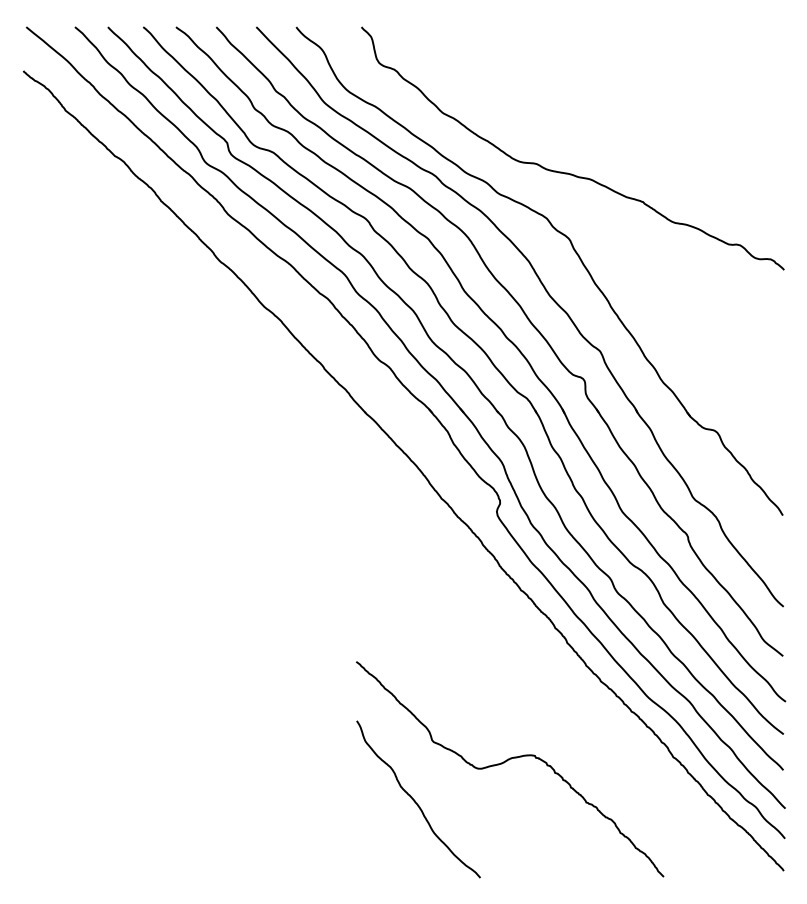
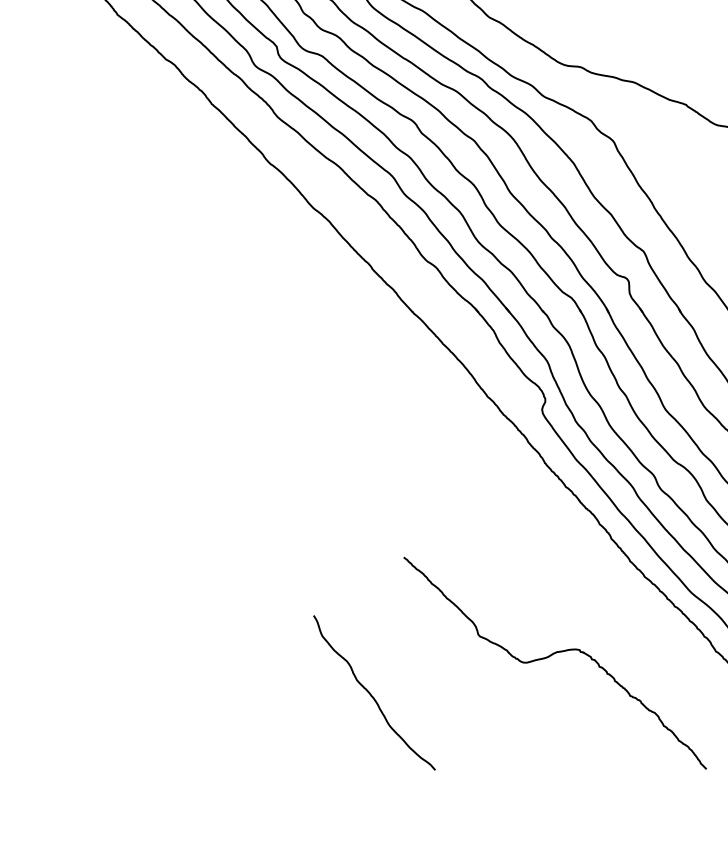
curve: (415, 800) -> (371, 693), moved

